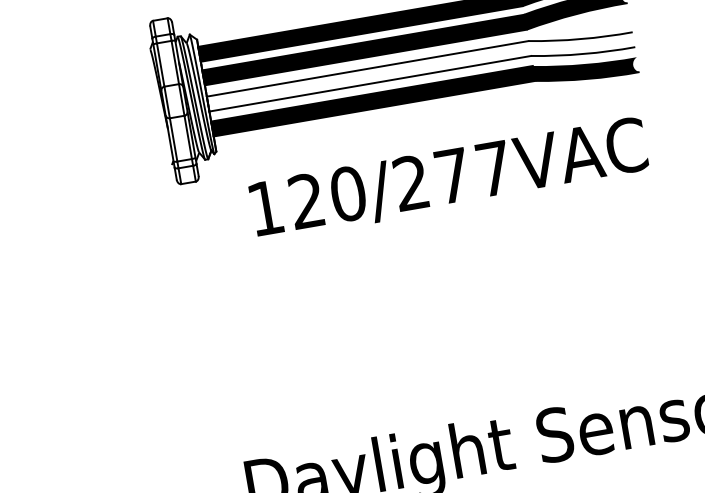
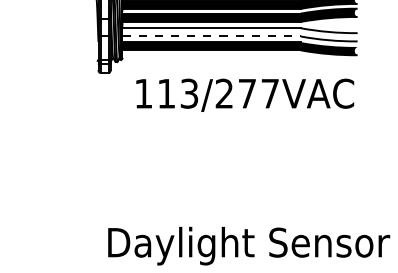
line: (371, 83) -> (212, 36), solid -> dashed
text: (326, 197) -> (177, 93), 120/277VAC -> 113/277VAC

